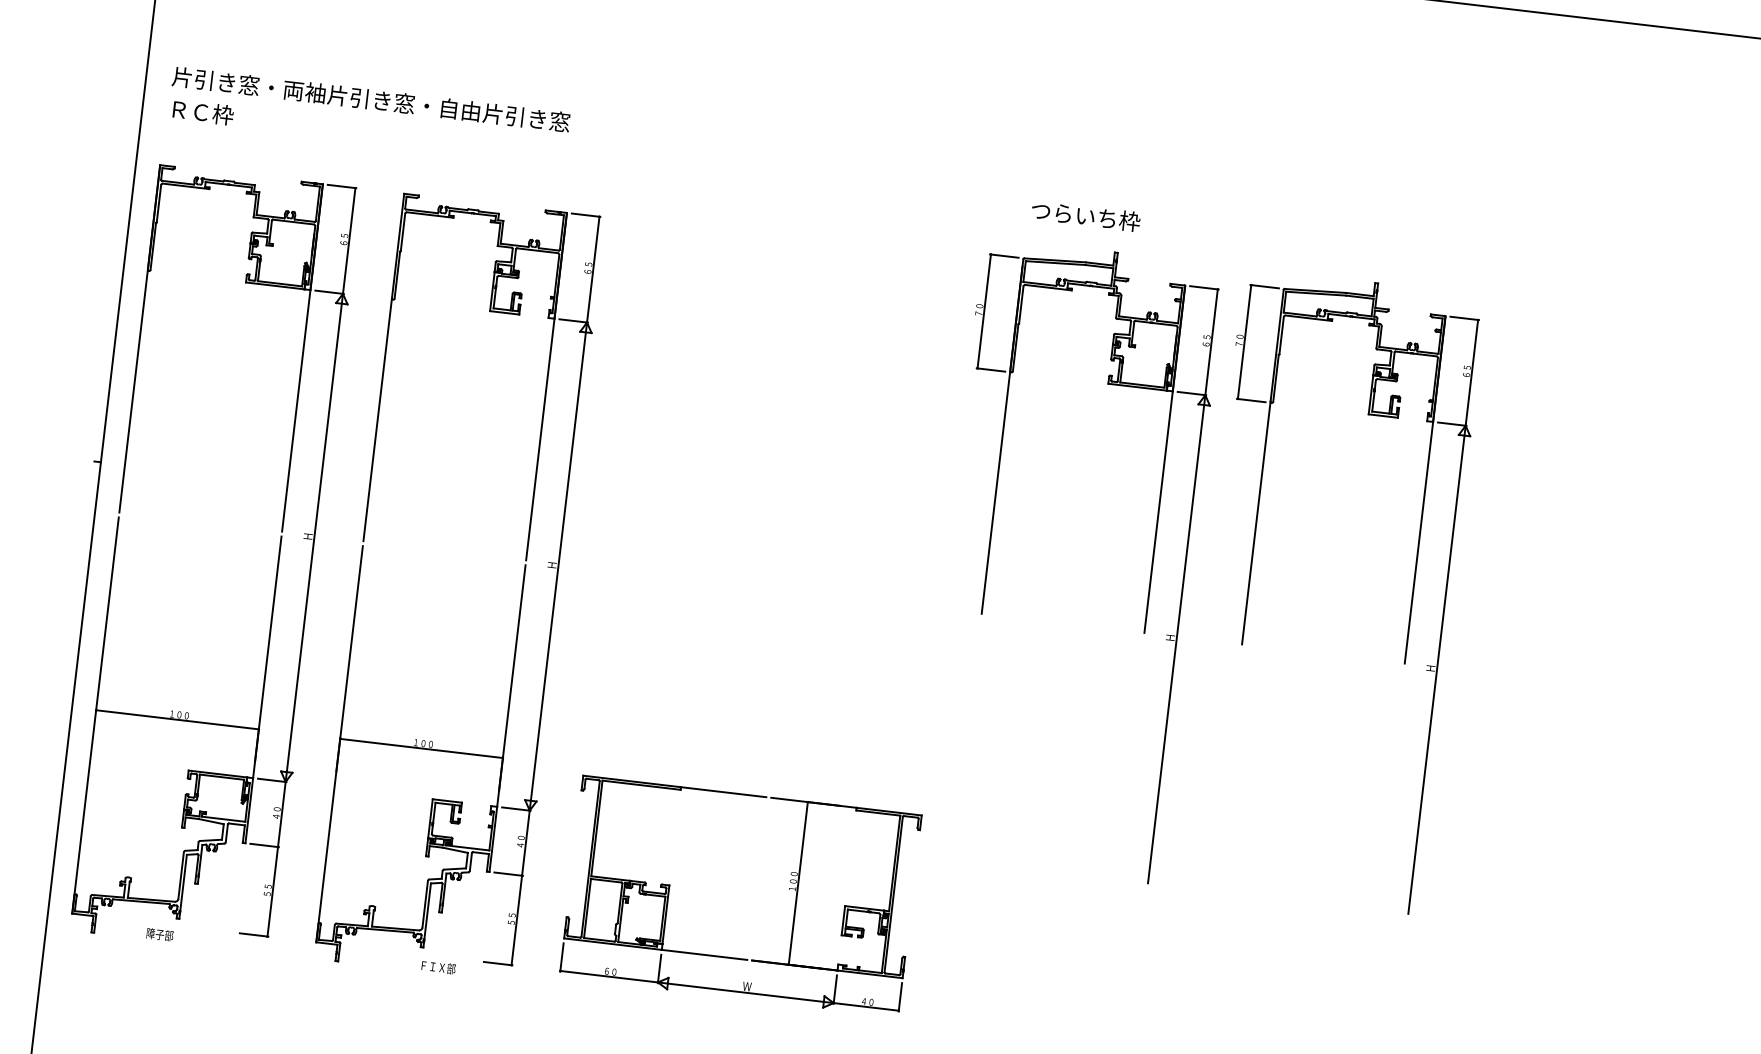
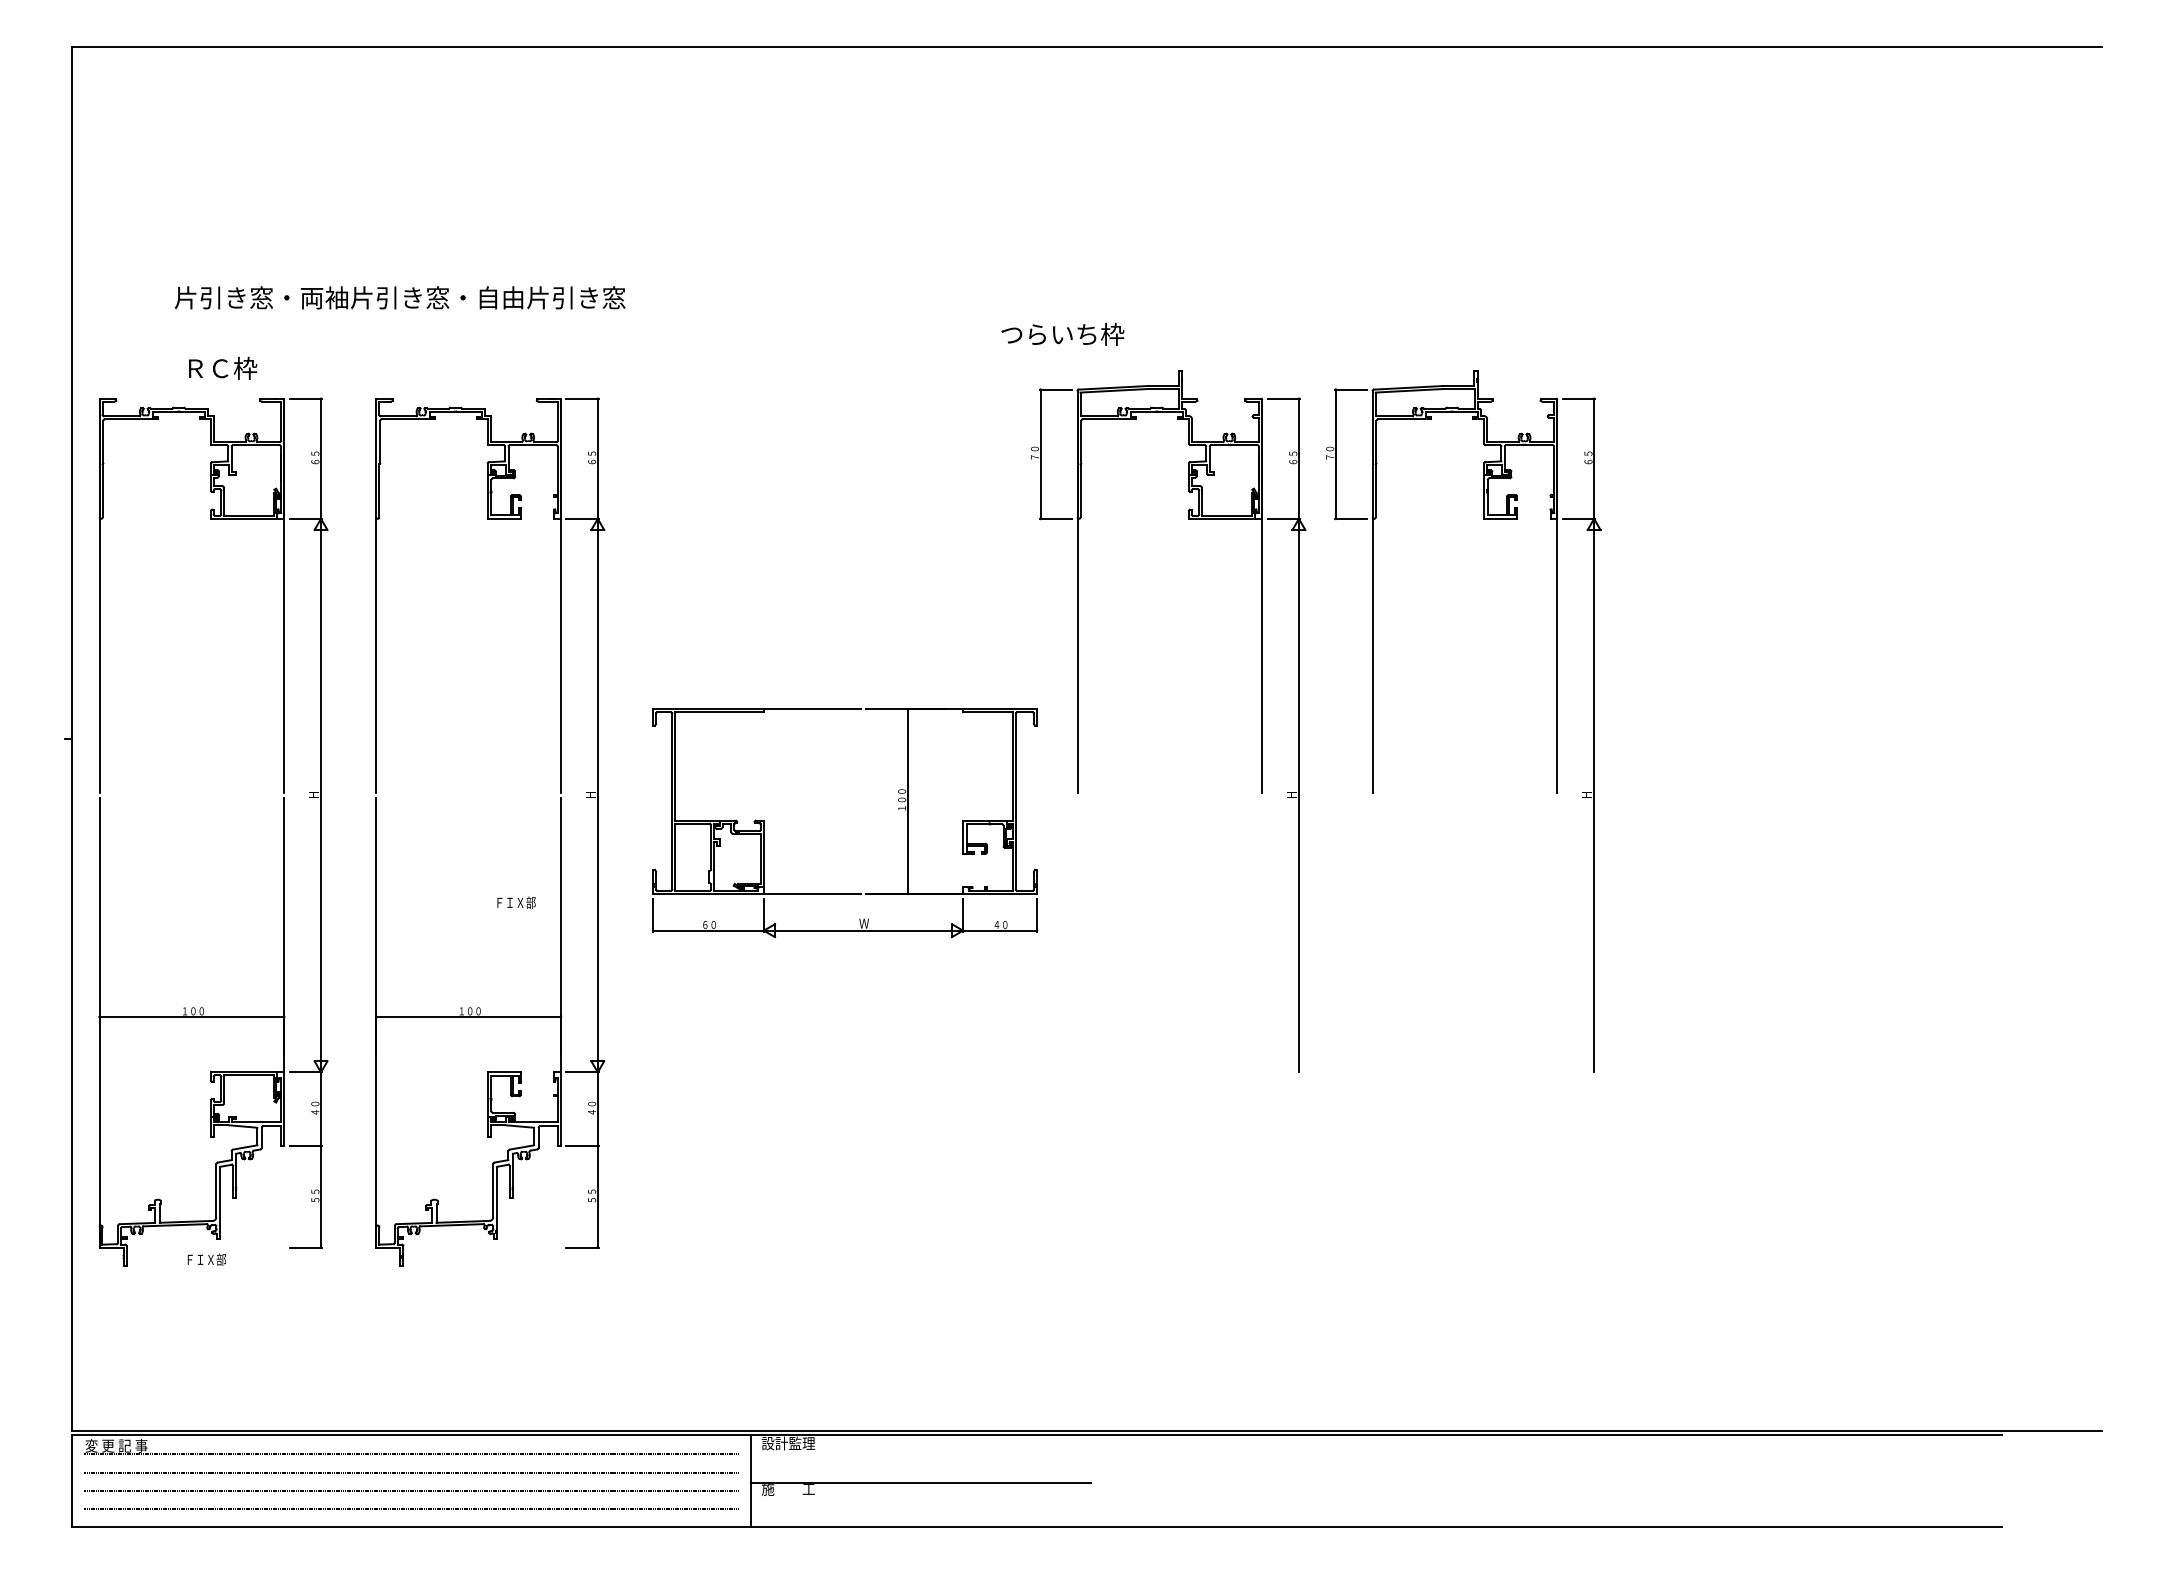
text: (370, 99) -> (399, 297), moved
text: (203, 111) -> (223, 367), moved
text: (1085, 215) -> (1062, 333), moved
part: (789, 889) -> (898, 809), moved
text: (164, 935) -> (205, 1259), 障子部 -> ＦＩＸ部
text: (438, 967) -> (516, 902), moved

